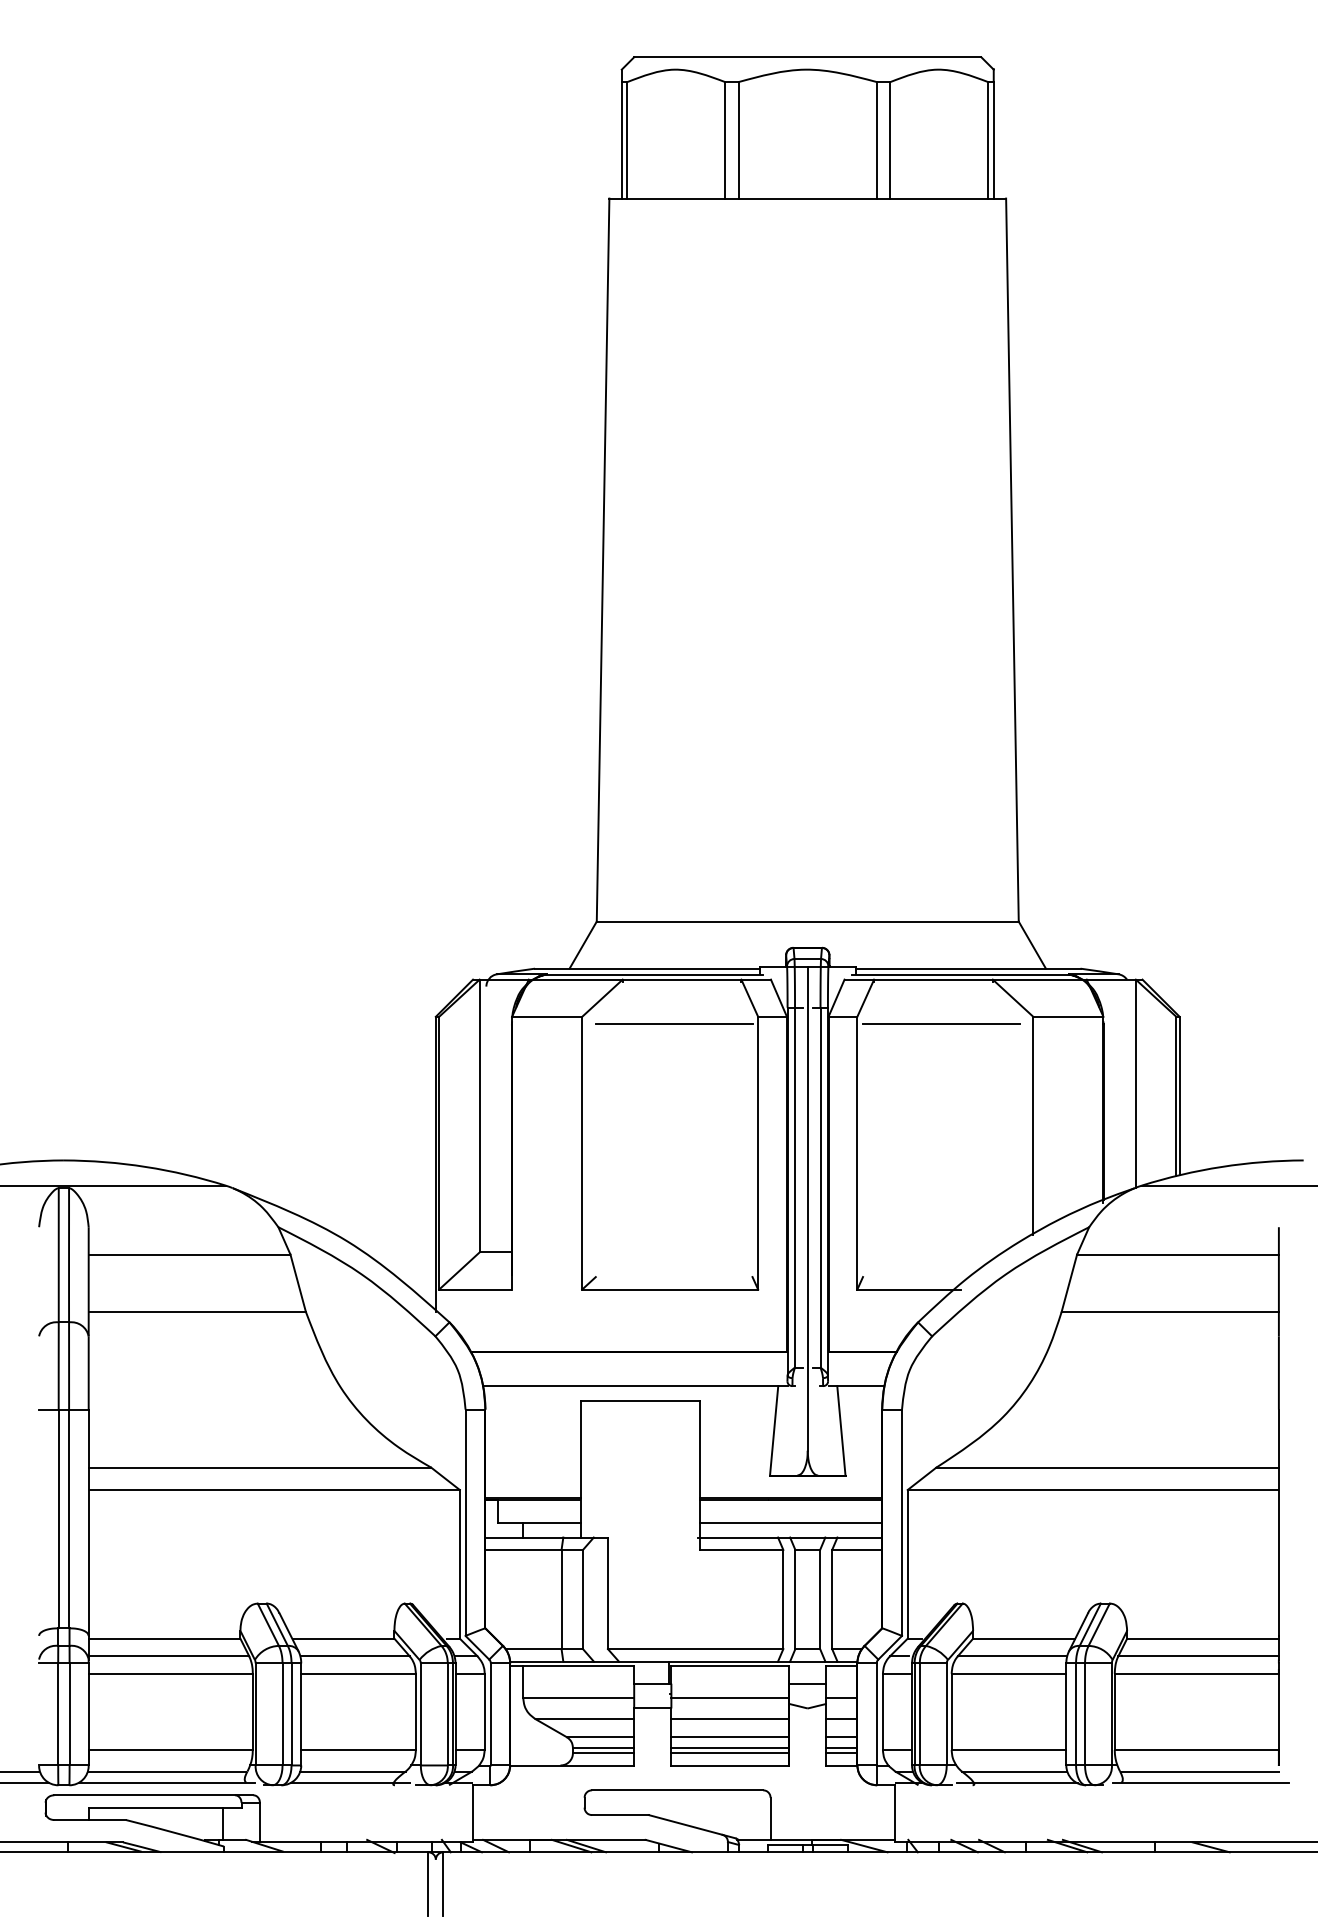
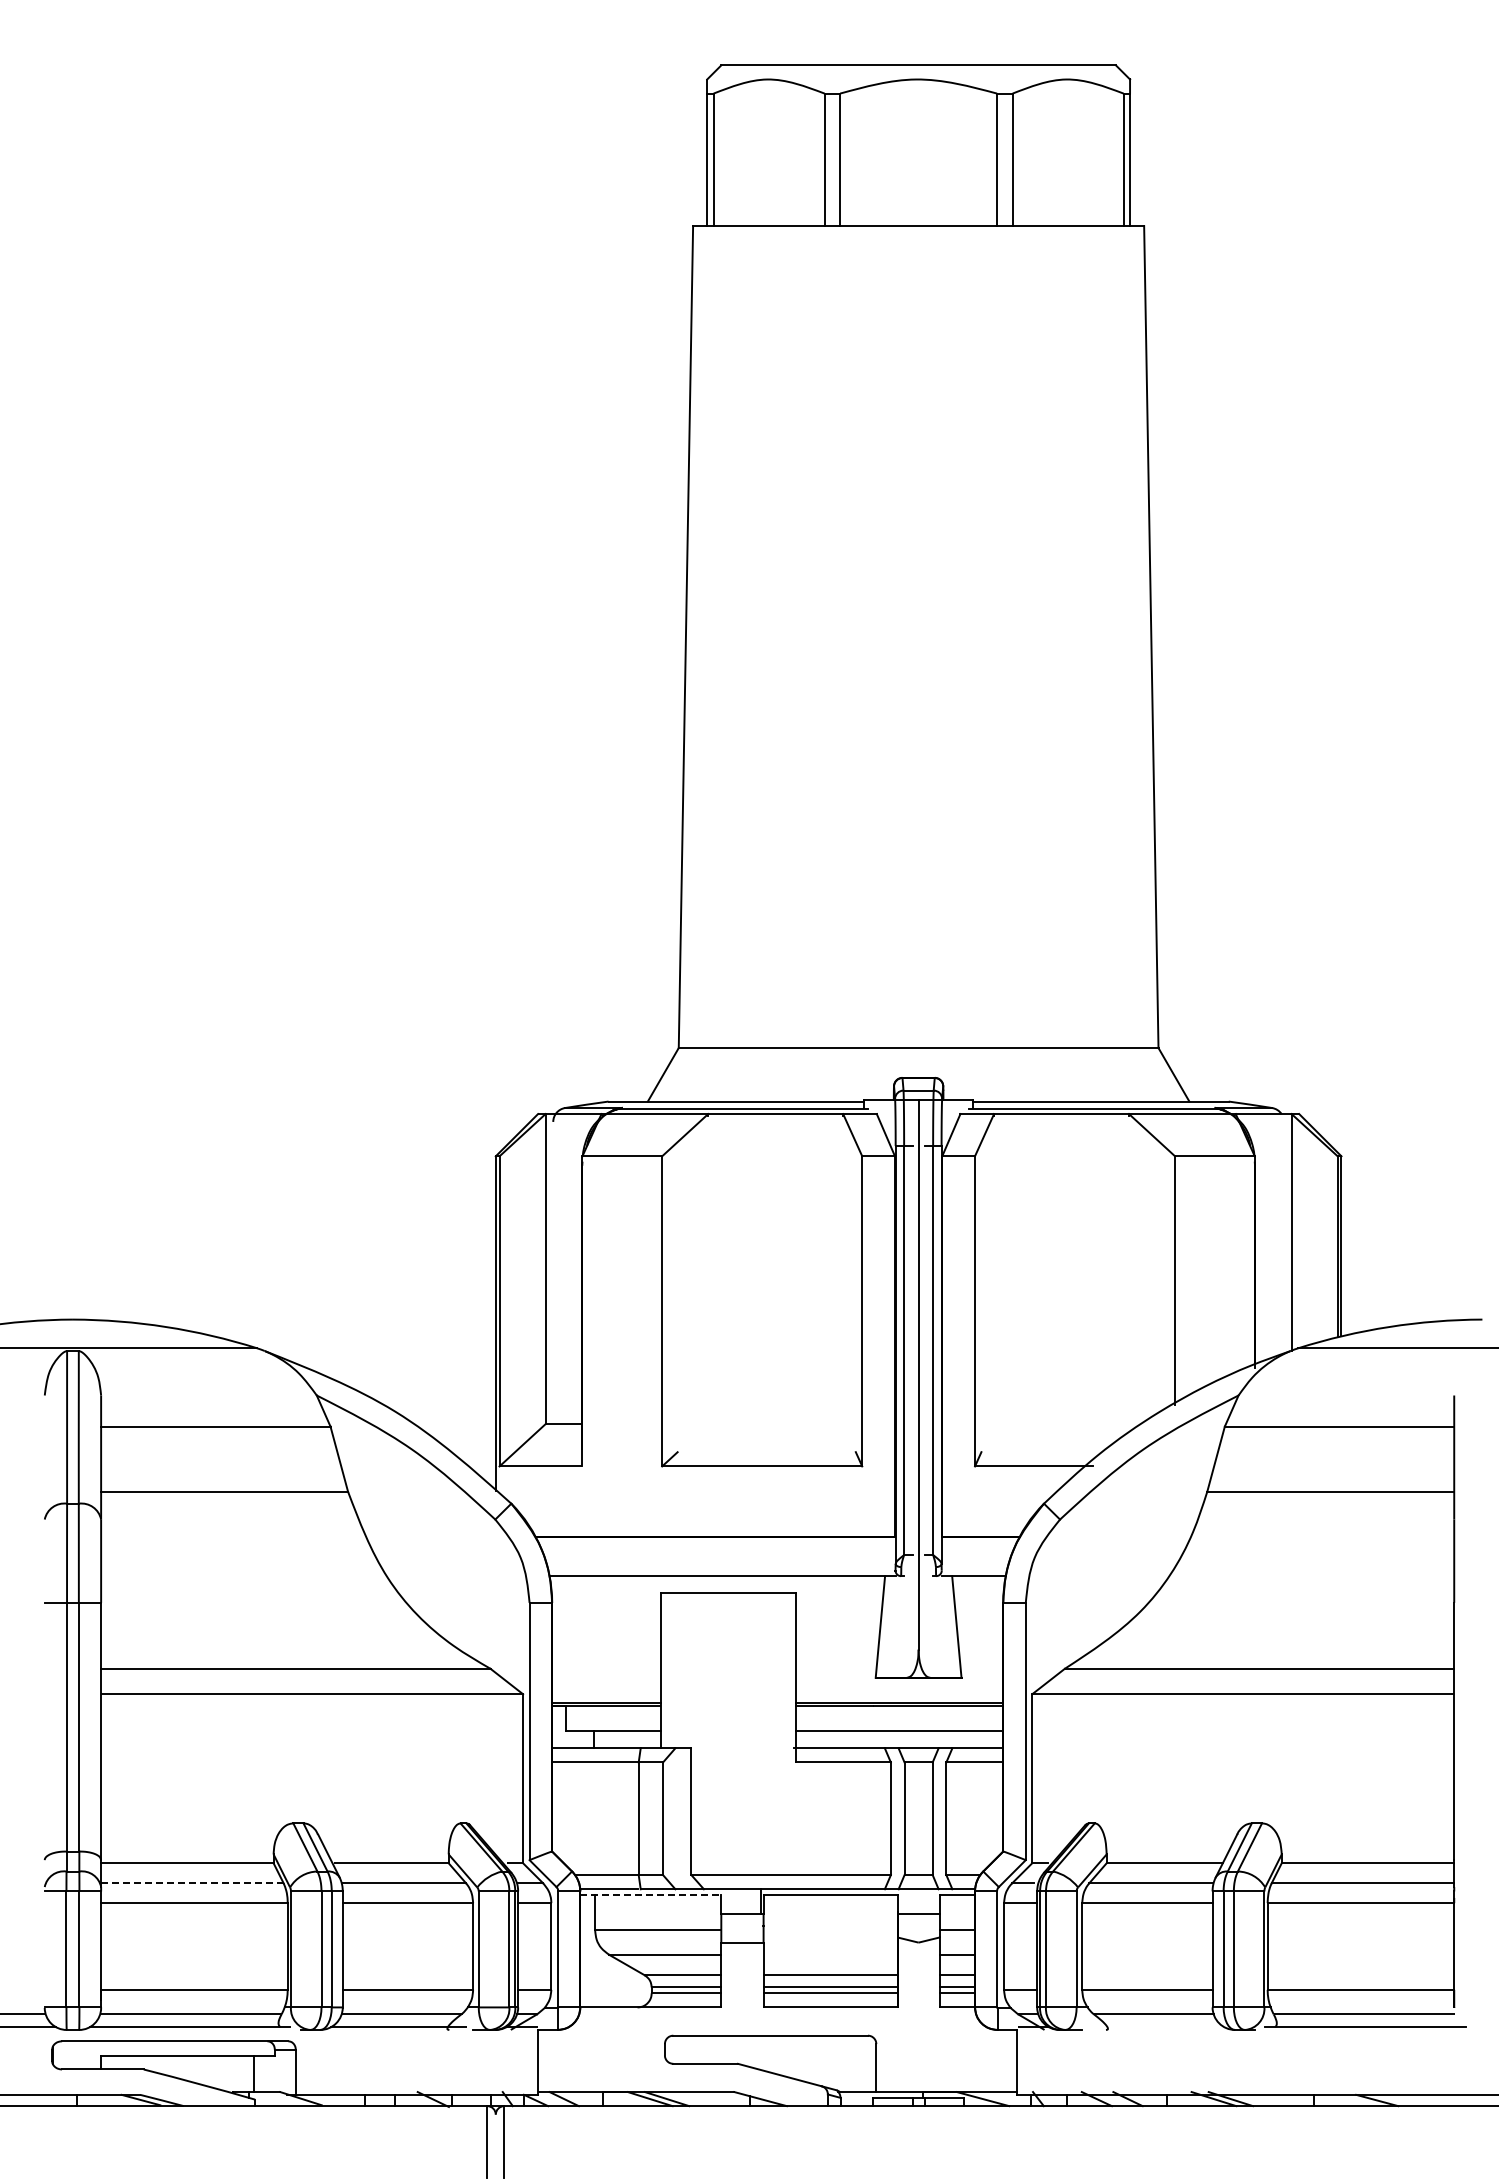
line: (673, 1024) -> (766, 1164), removed
line: (941, 1024) -> (1070, 1164), removed
line: (168, 1656) -> (191, 1883), solid -> dashed
line: (572, 1666) -> (651, 1894), solid -> dashed
line: (730, 1697) -> (830, 1930), removed
line: (730, 1718) -> (830, 1954), removed
line: (1016, 1783) -> (1156, 2027), removed

